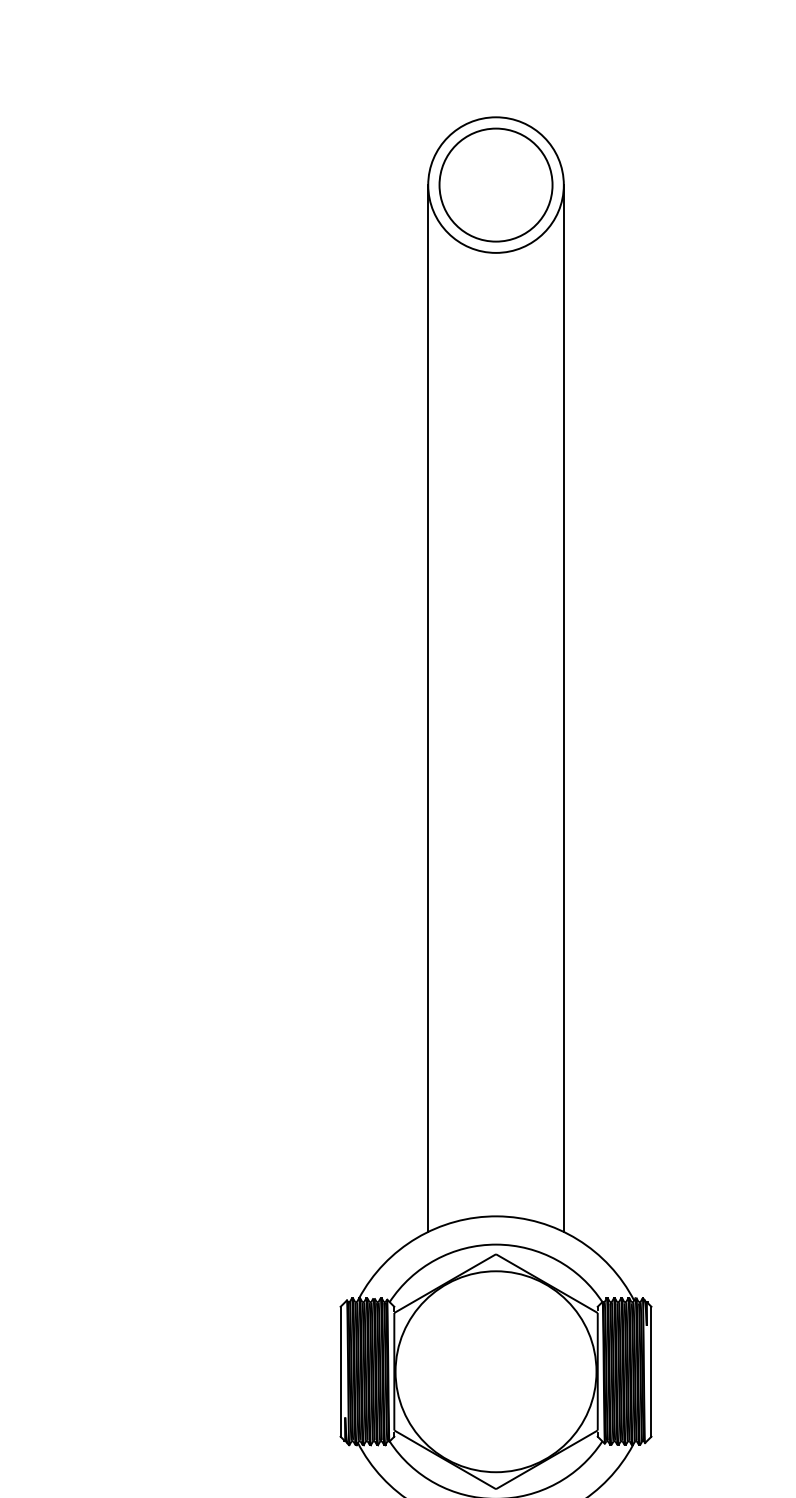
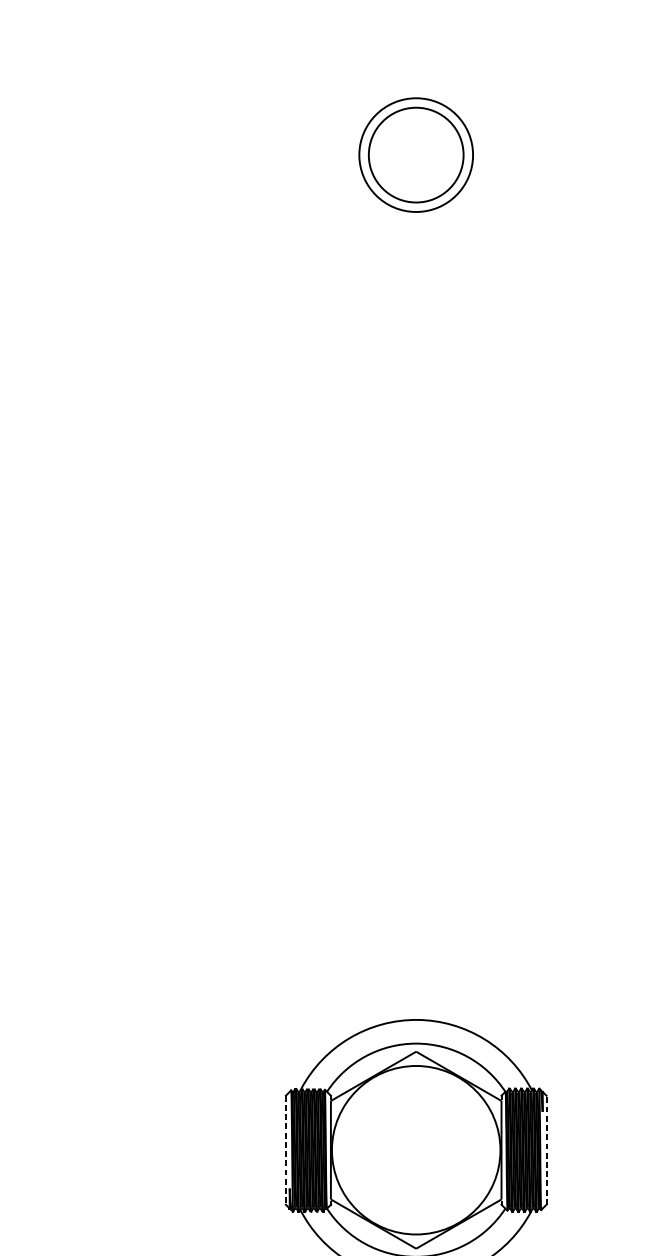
line: (428, 708) -> (359, 594), removed
line: (563, 708) -> (472, 594), removed
line: (340, 1371) -> (285, 1150), solid -> dashed
line: (651, 1371) -> (546, 1150), solid -> dashed

